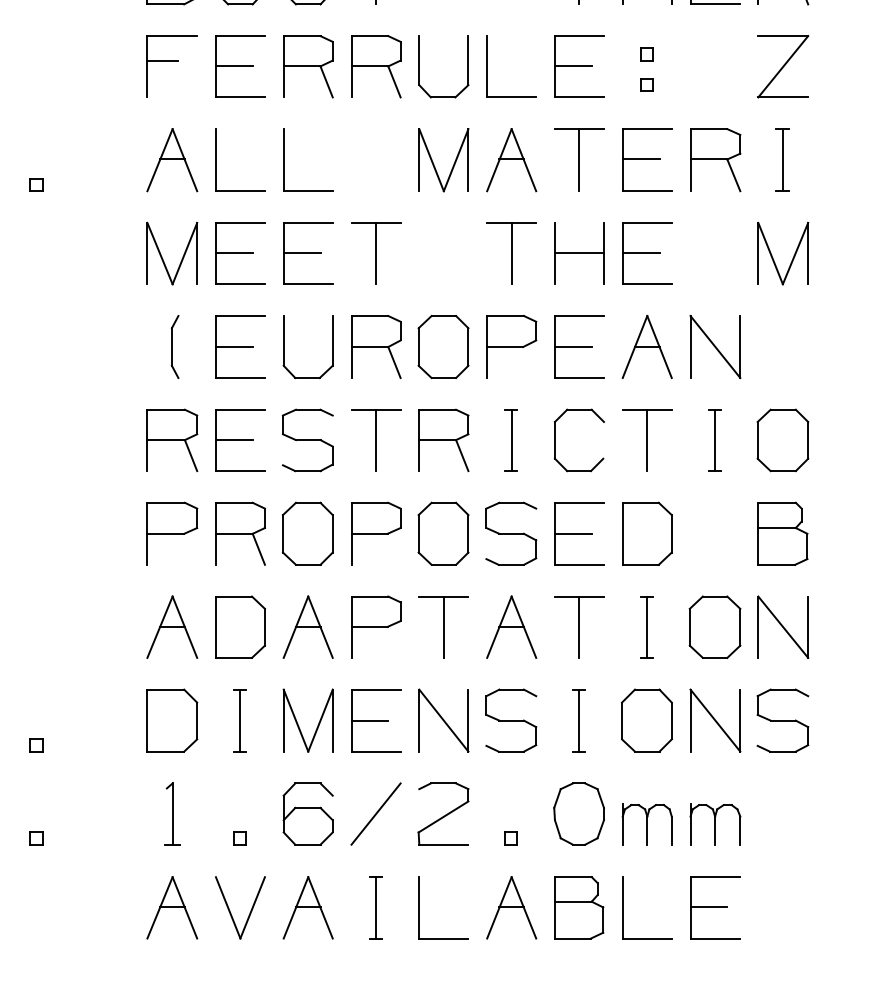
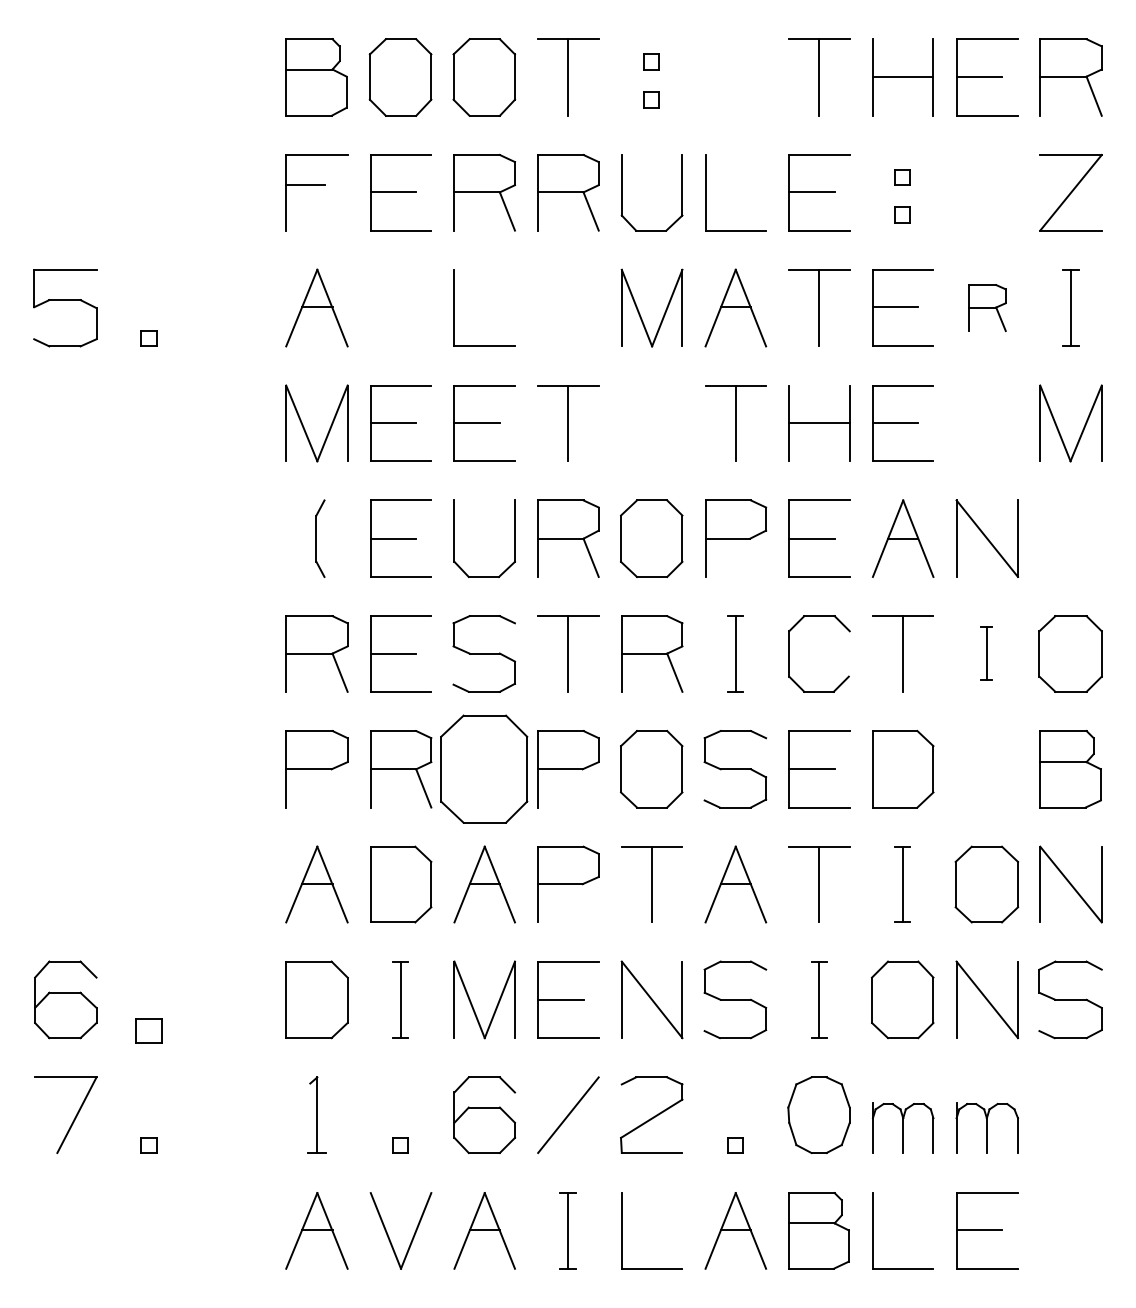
part: (216, 159) -> (371, 307), removed
part: (715, 159) -> (987, 307), size x0.6
part: (714, 440) -> (986, 653), size x0.7
part: (308, 533) -> (484, 769), size x1.4
part: (35, 745) -> (148, 1030), size x1.6

